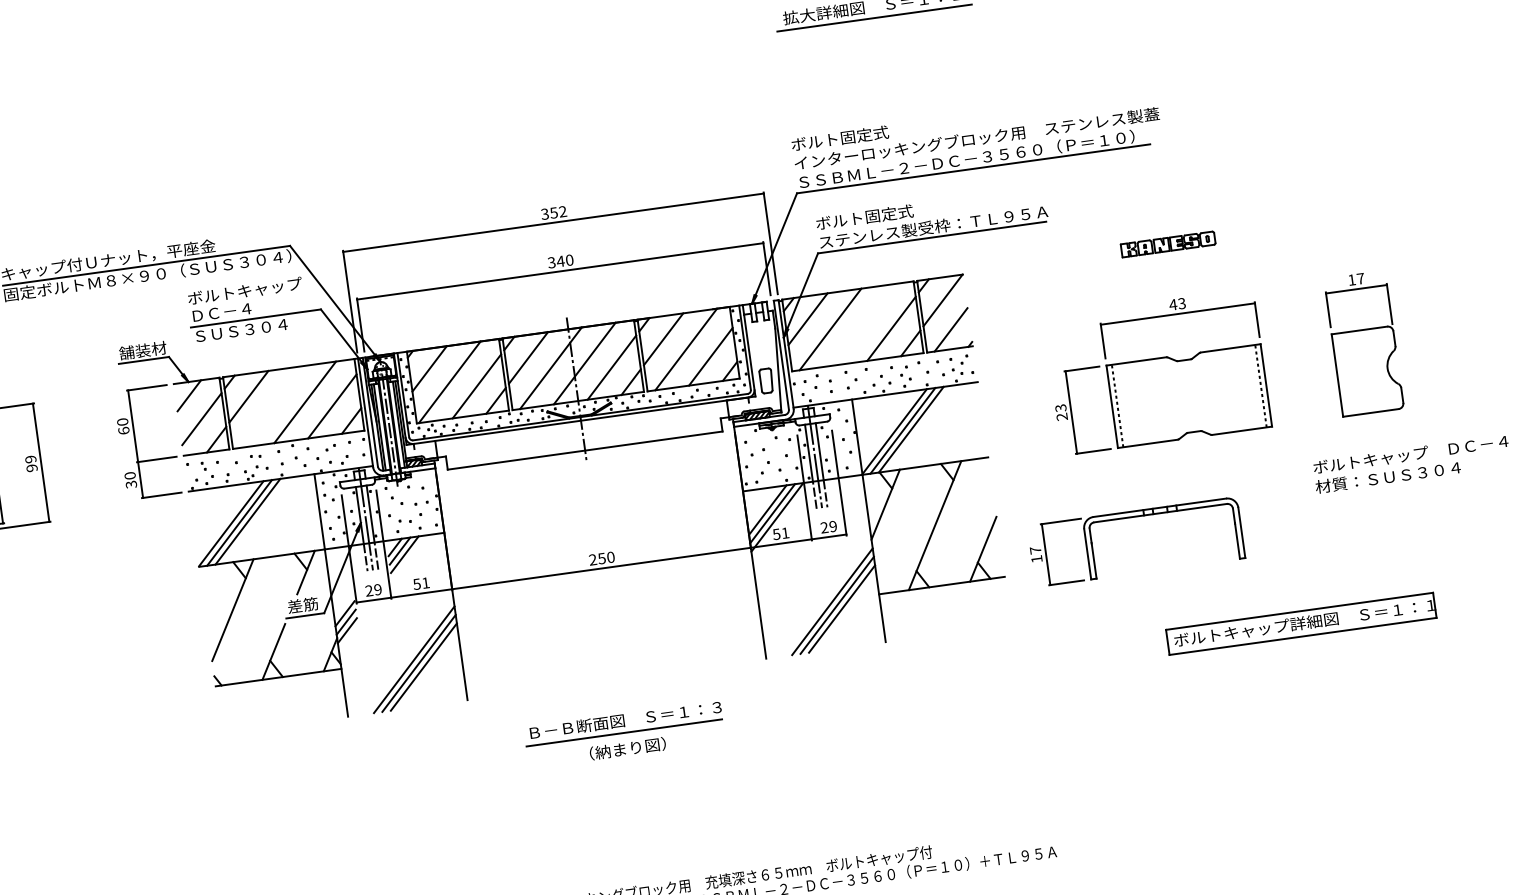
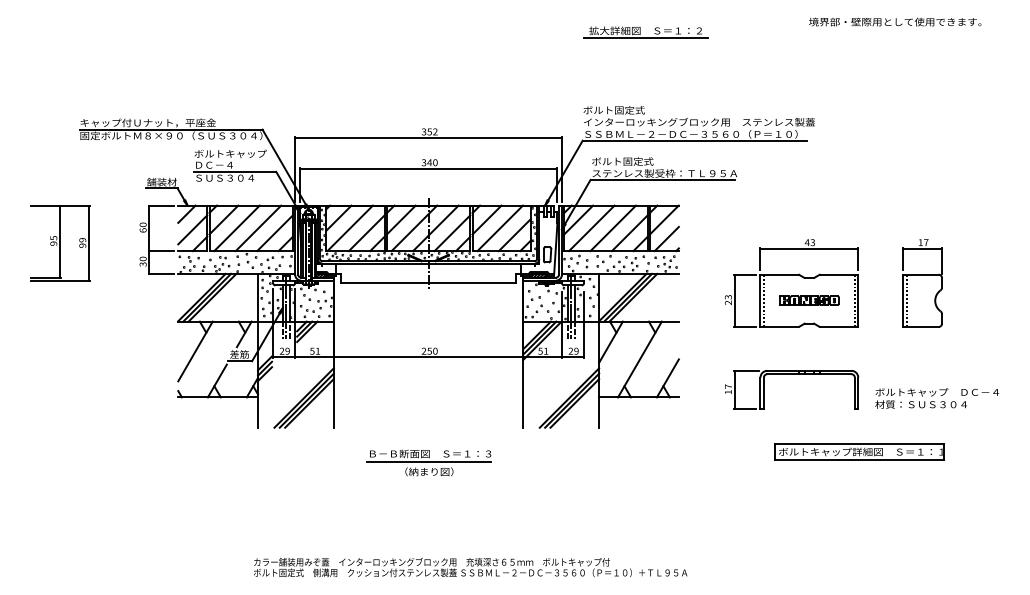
part: (1168, 244) -> (809, 300), moved
line: (864, 324) -> (613, 228), added
line: (1342, 374) -> (906, 300), added
line: (270, 407) -> (236, 228), added
text: (1410, 464) -> (936, 398), moved
part: (1133, 517) -> (792, 374), moved

